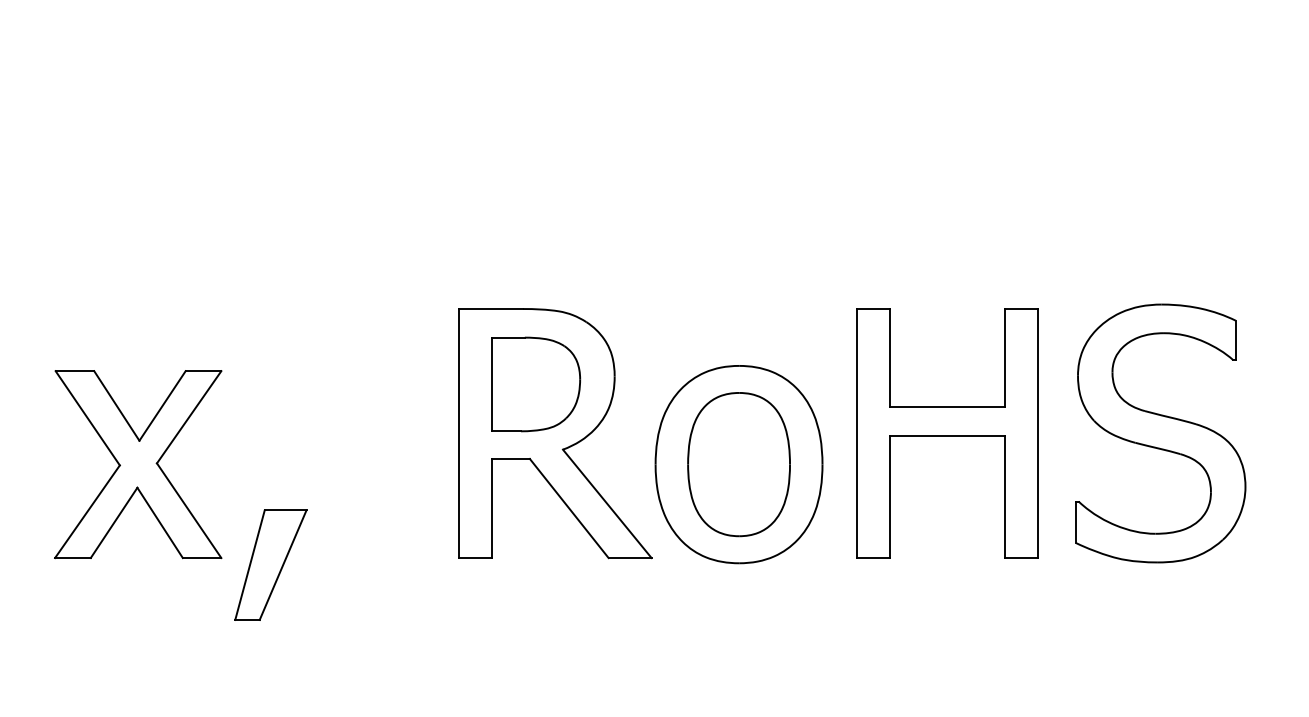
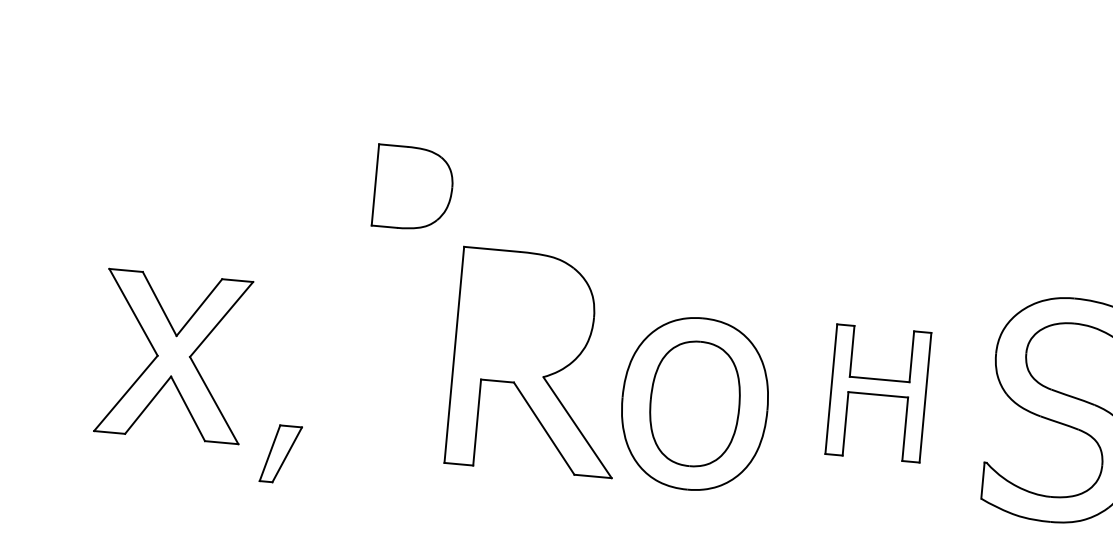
part: (536, 384) -> (414, 188), moved
part: (947, 433) -> (878, 393), size x0.6
part: (270, 564) -> (280, 453), size x0.6

